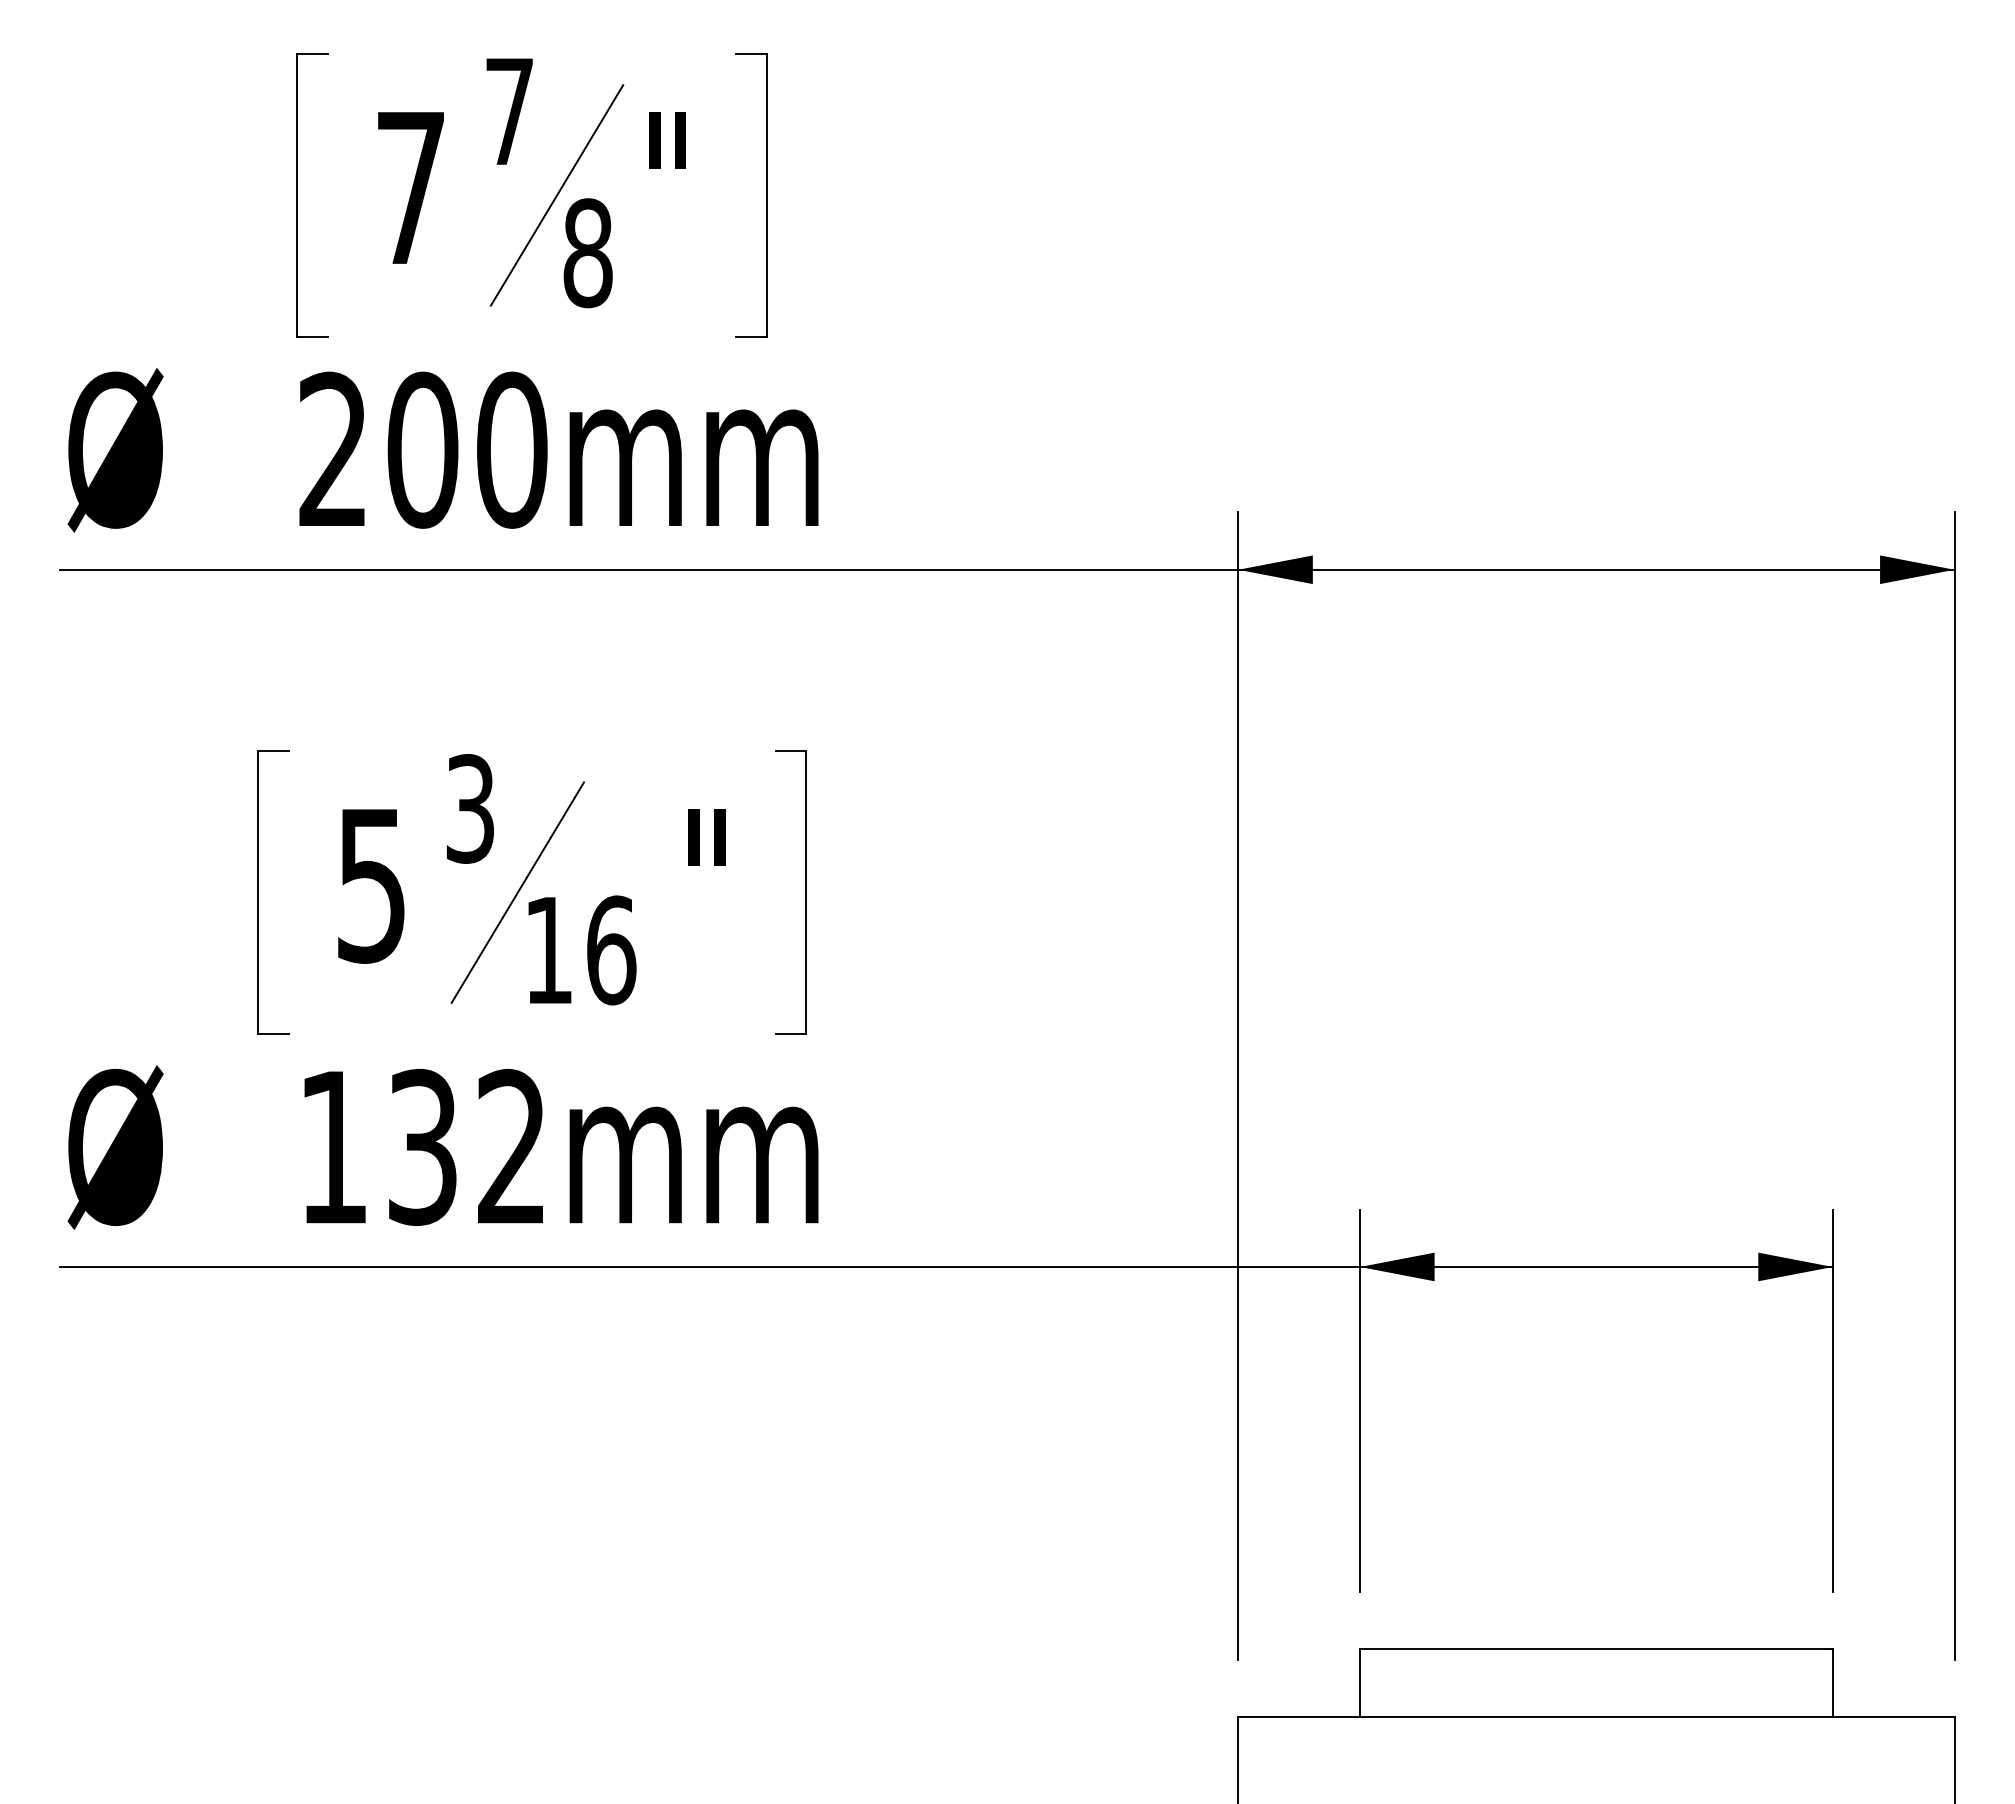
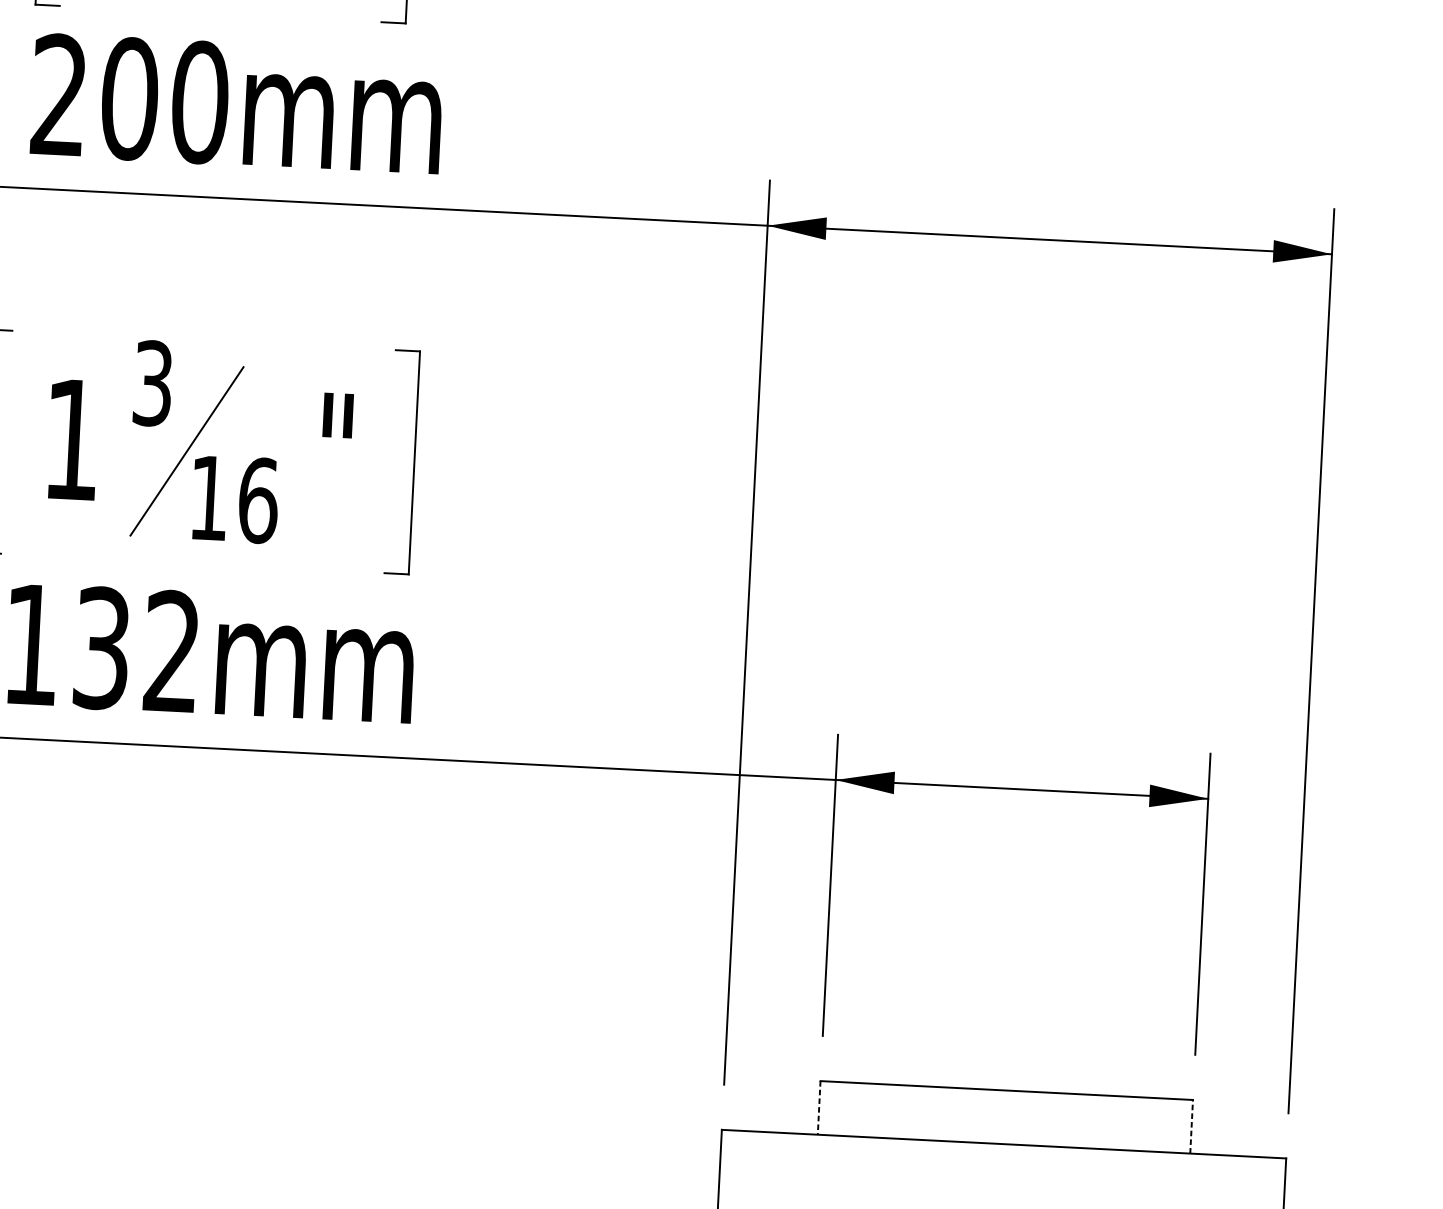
text: (371, 886) -> (71, 440), 5 -> 1
line: (1832, 1682) -> (1191, 1126), solid -> dashed
line: (1360, 1683) -> (819, 1108), solid -> dashed

